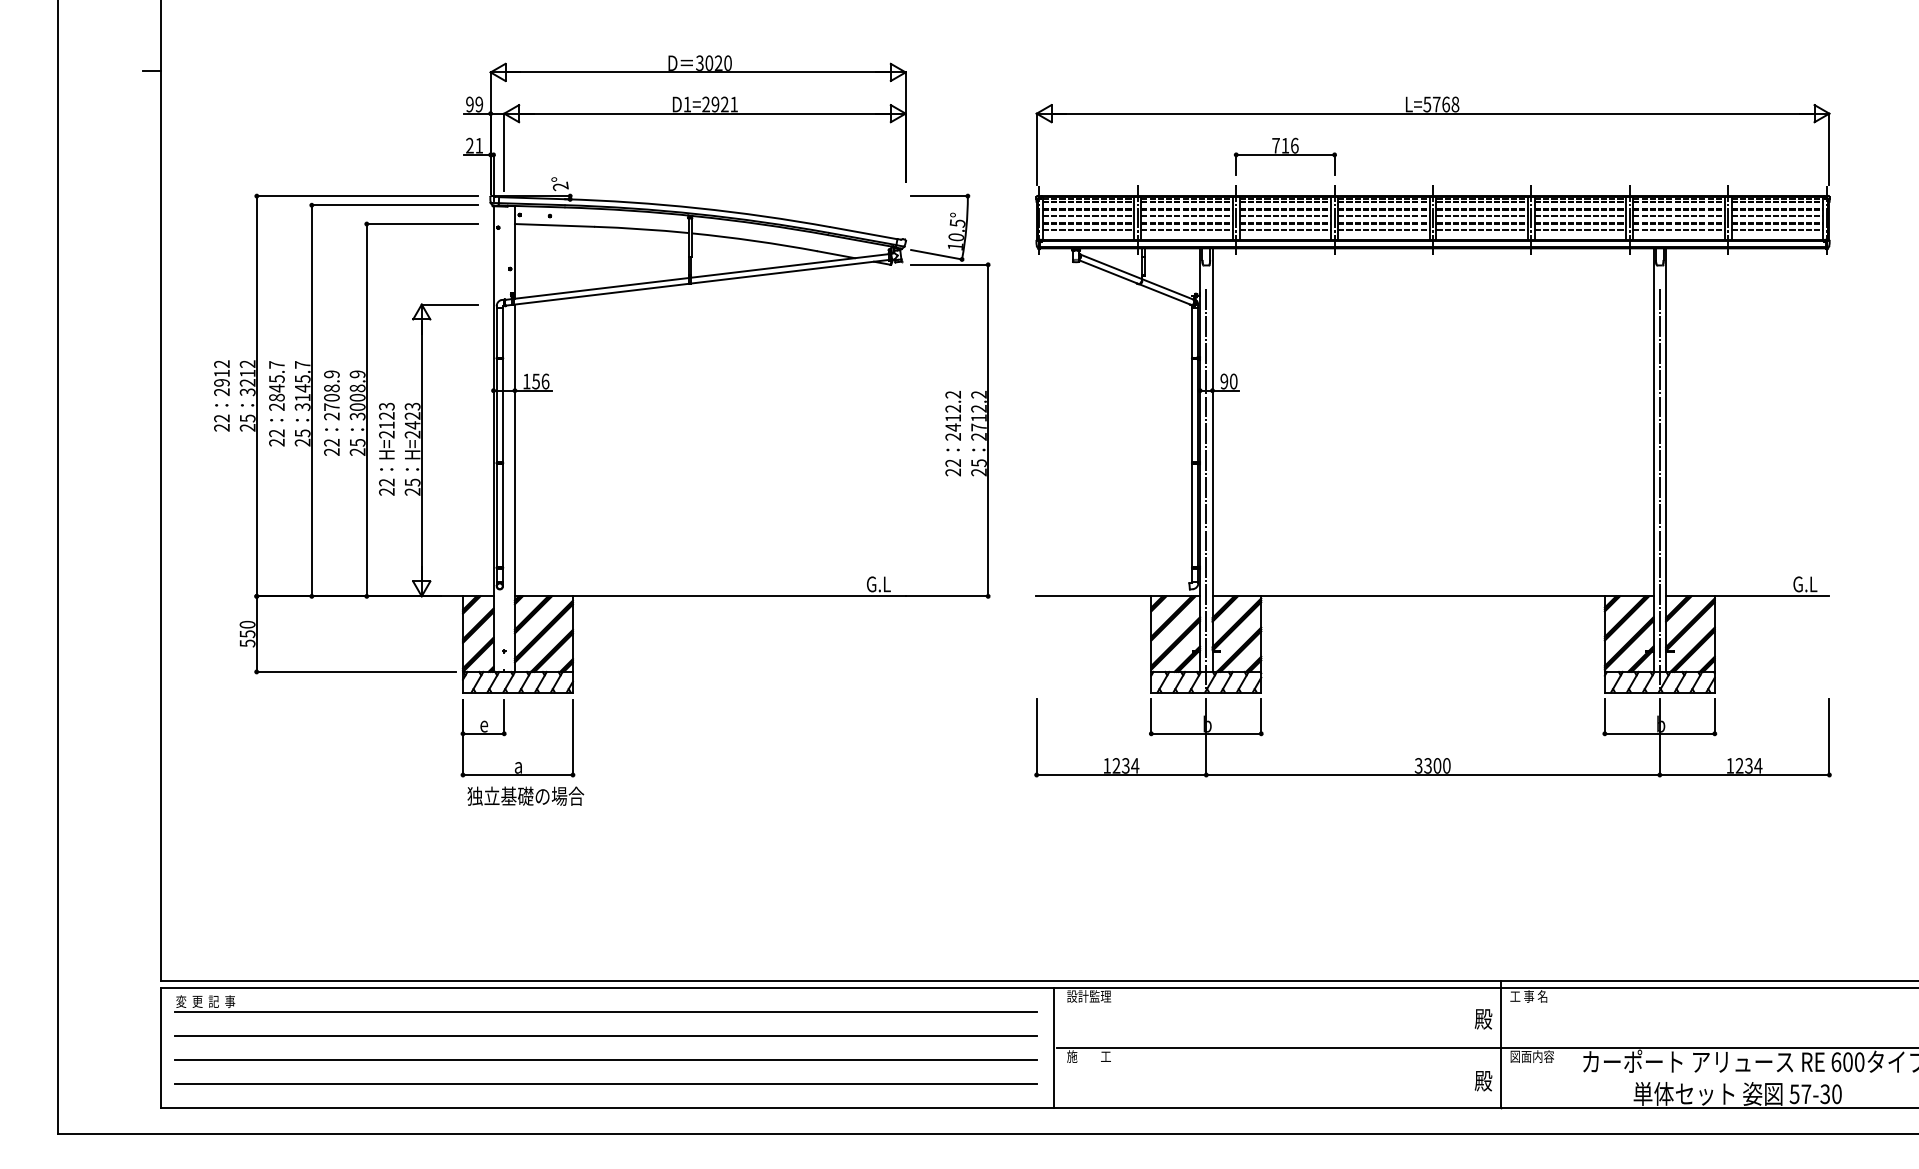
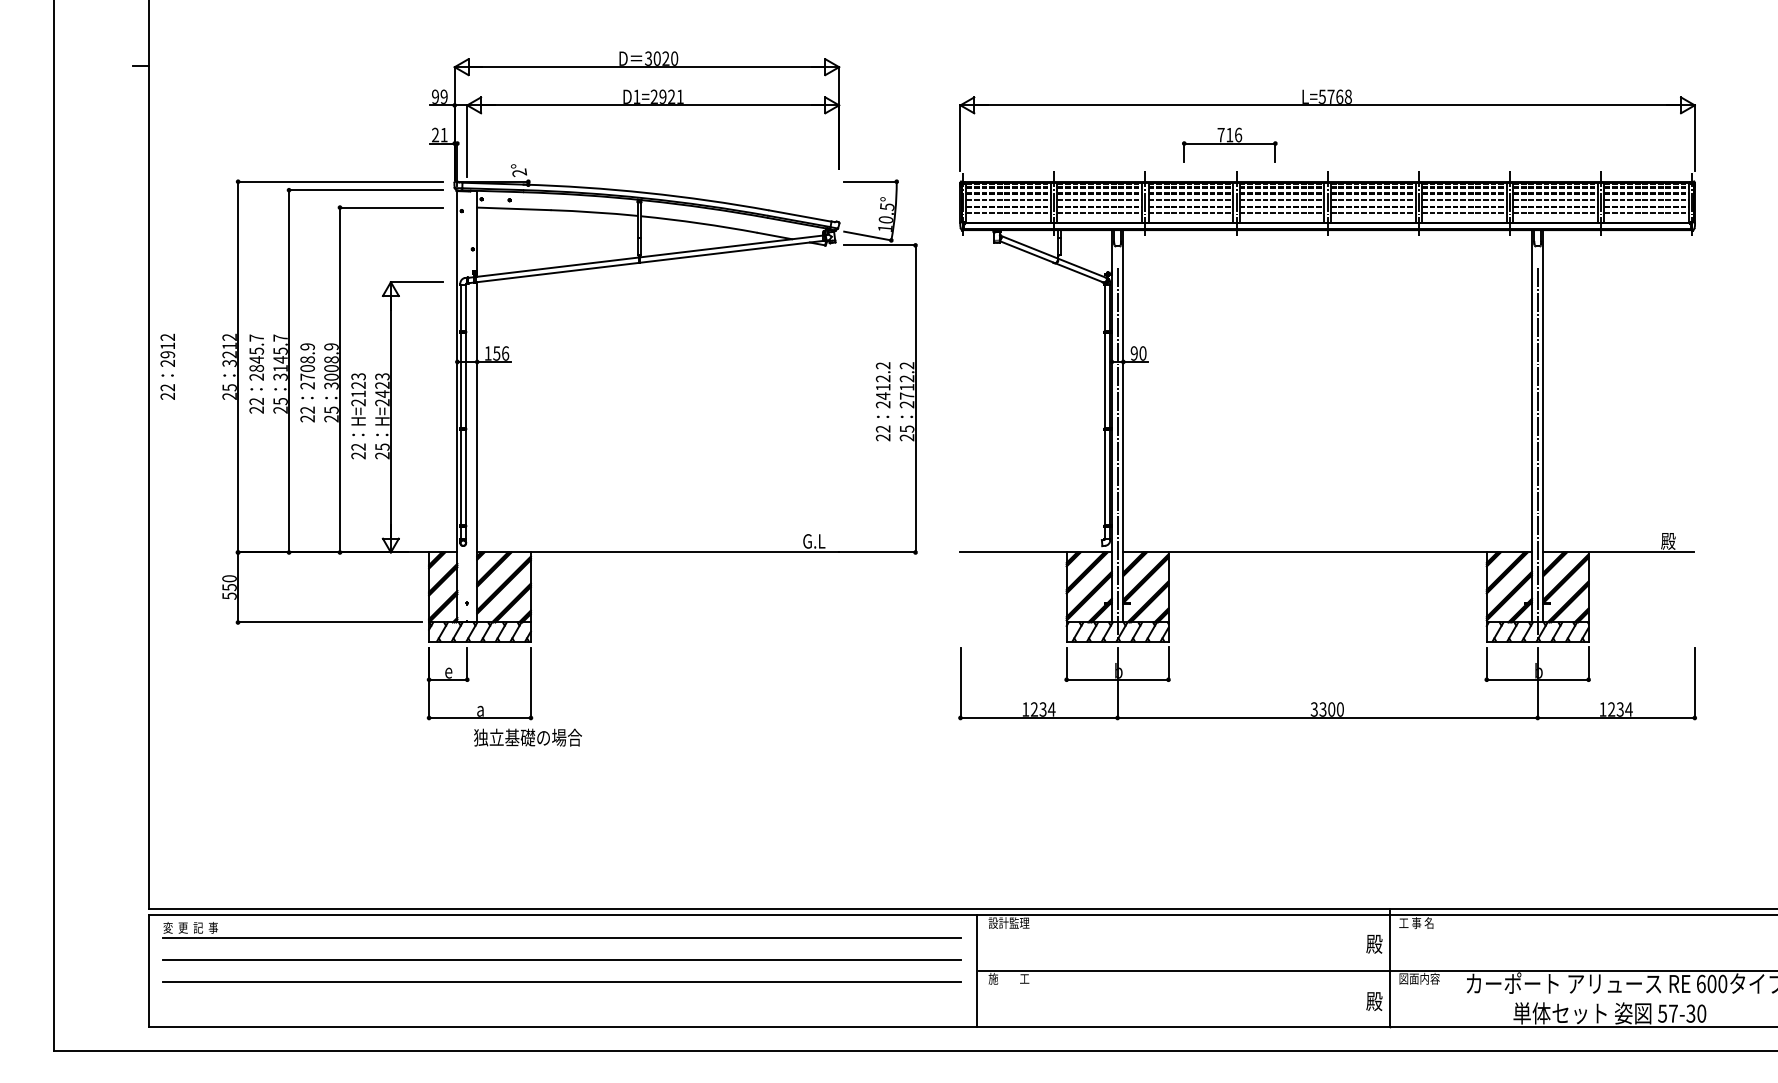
part: (1284, 156) -> (1228, 145), moved
text: (221, 395) -> (167, 366), moved
text: (1805, 584) -> (1672, 541), G.L -> 殿
text: (525, 795) -> (527, 736), moved
line: (605, 1084) -> (561, 1004), removed

